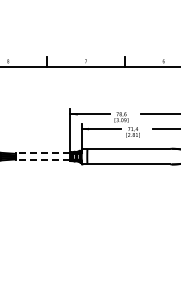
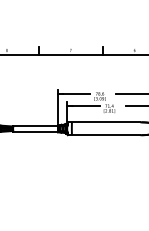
line: (42, 153) -> (35, 126), dashed -> solid
line: (42, 160) -> (35, 131), dashed -> solid

